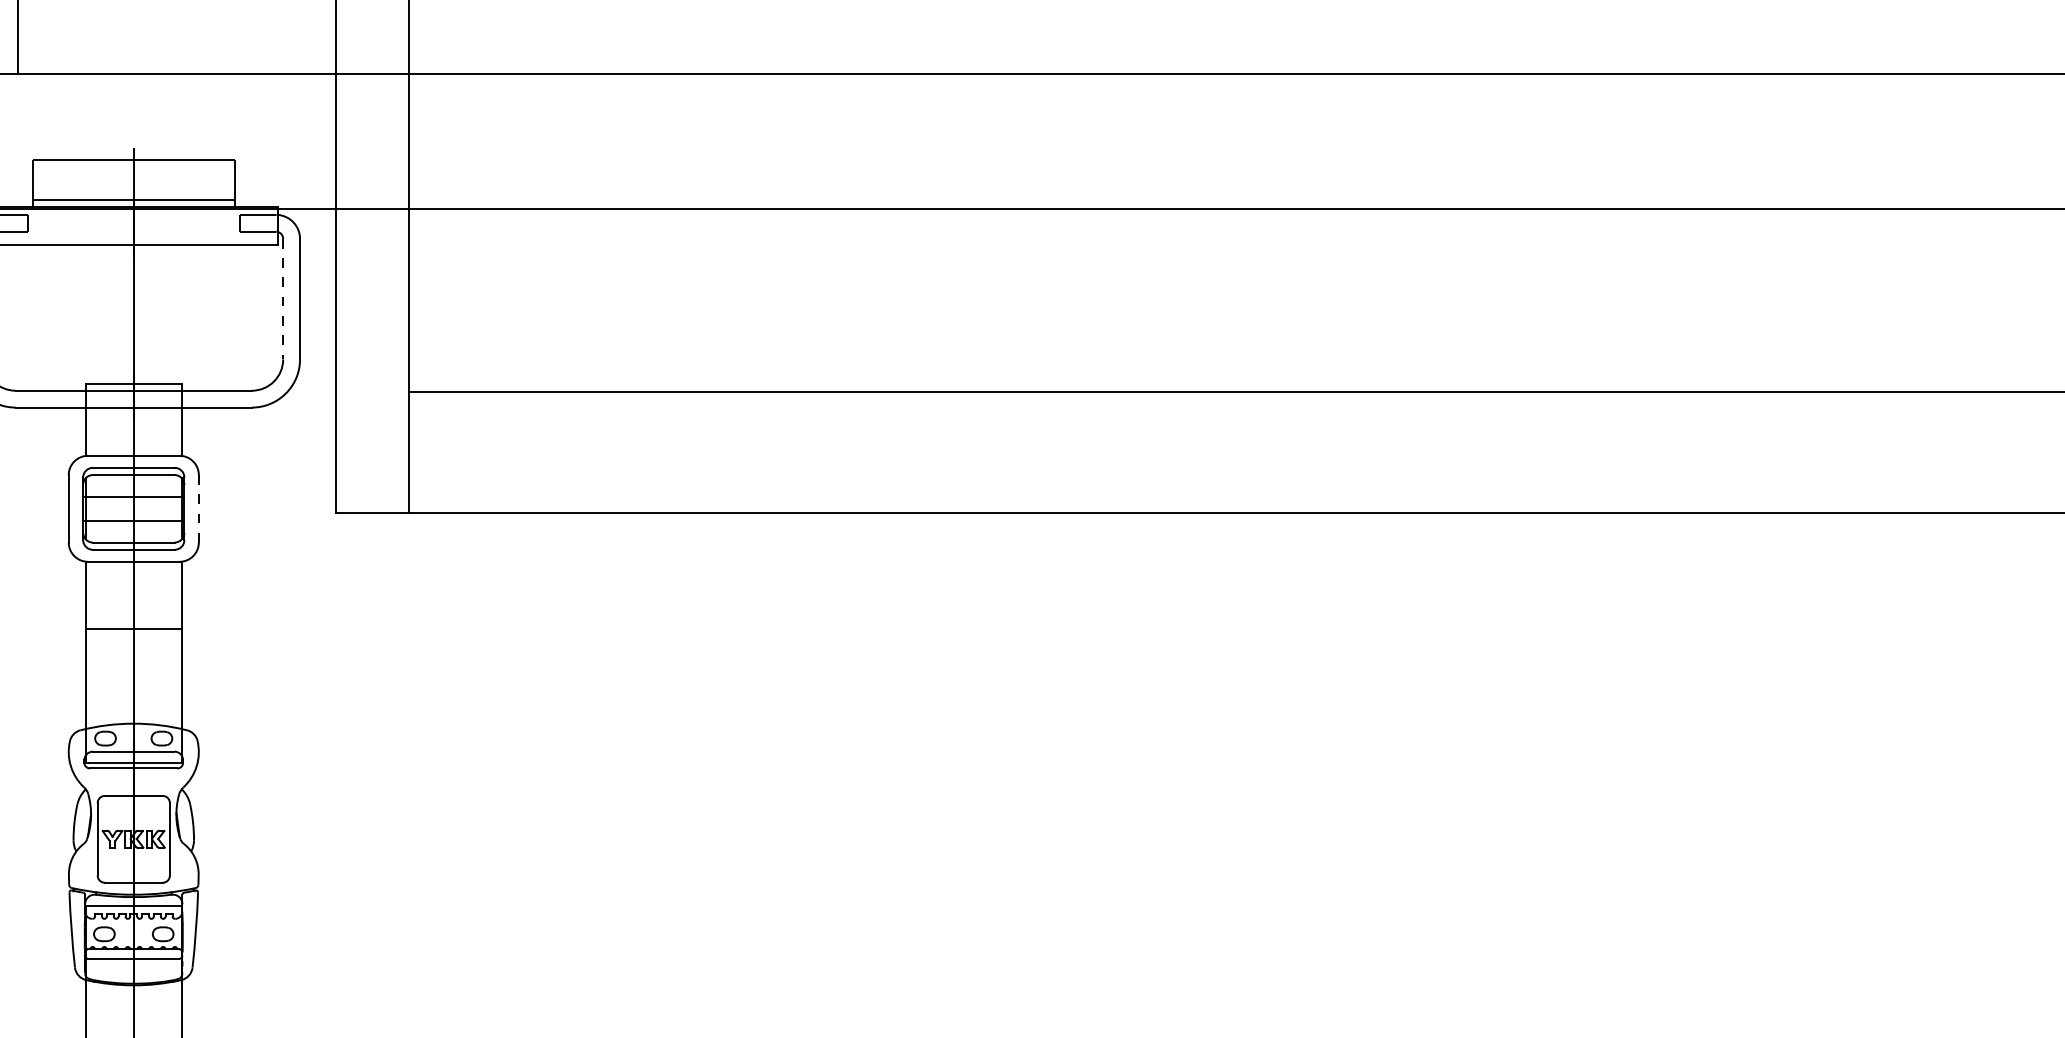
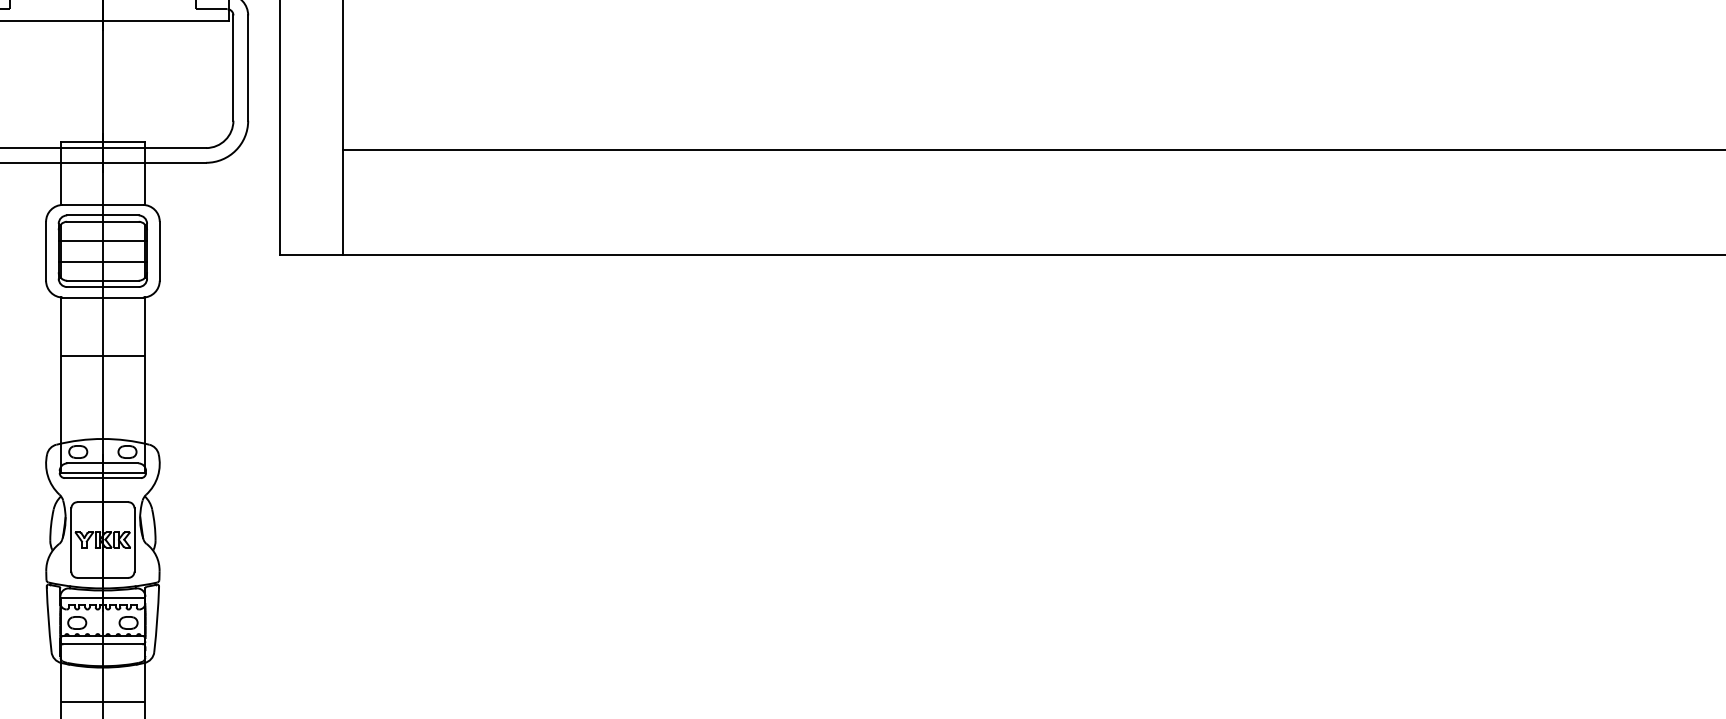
line: (283, 299) -> (233, 68), dashed -> solid
line: (198, 508) -> (159, 250), dashed -> solid
line: (133, 1024) -> (102, 701), added

